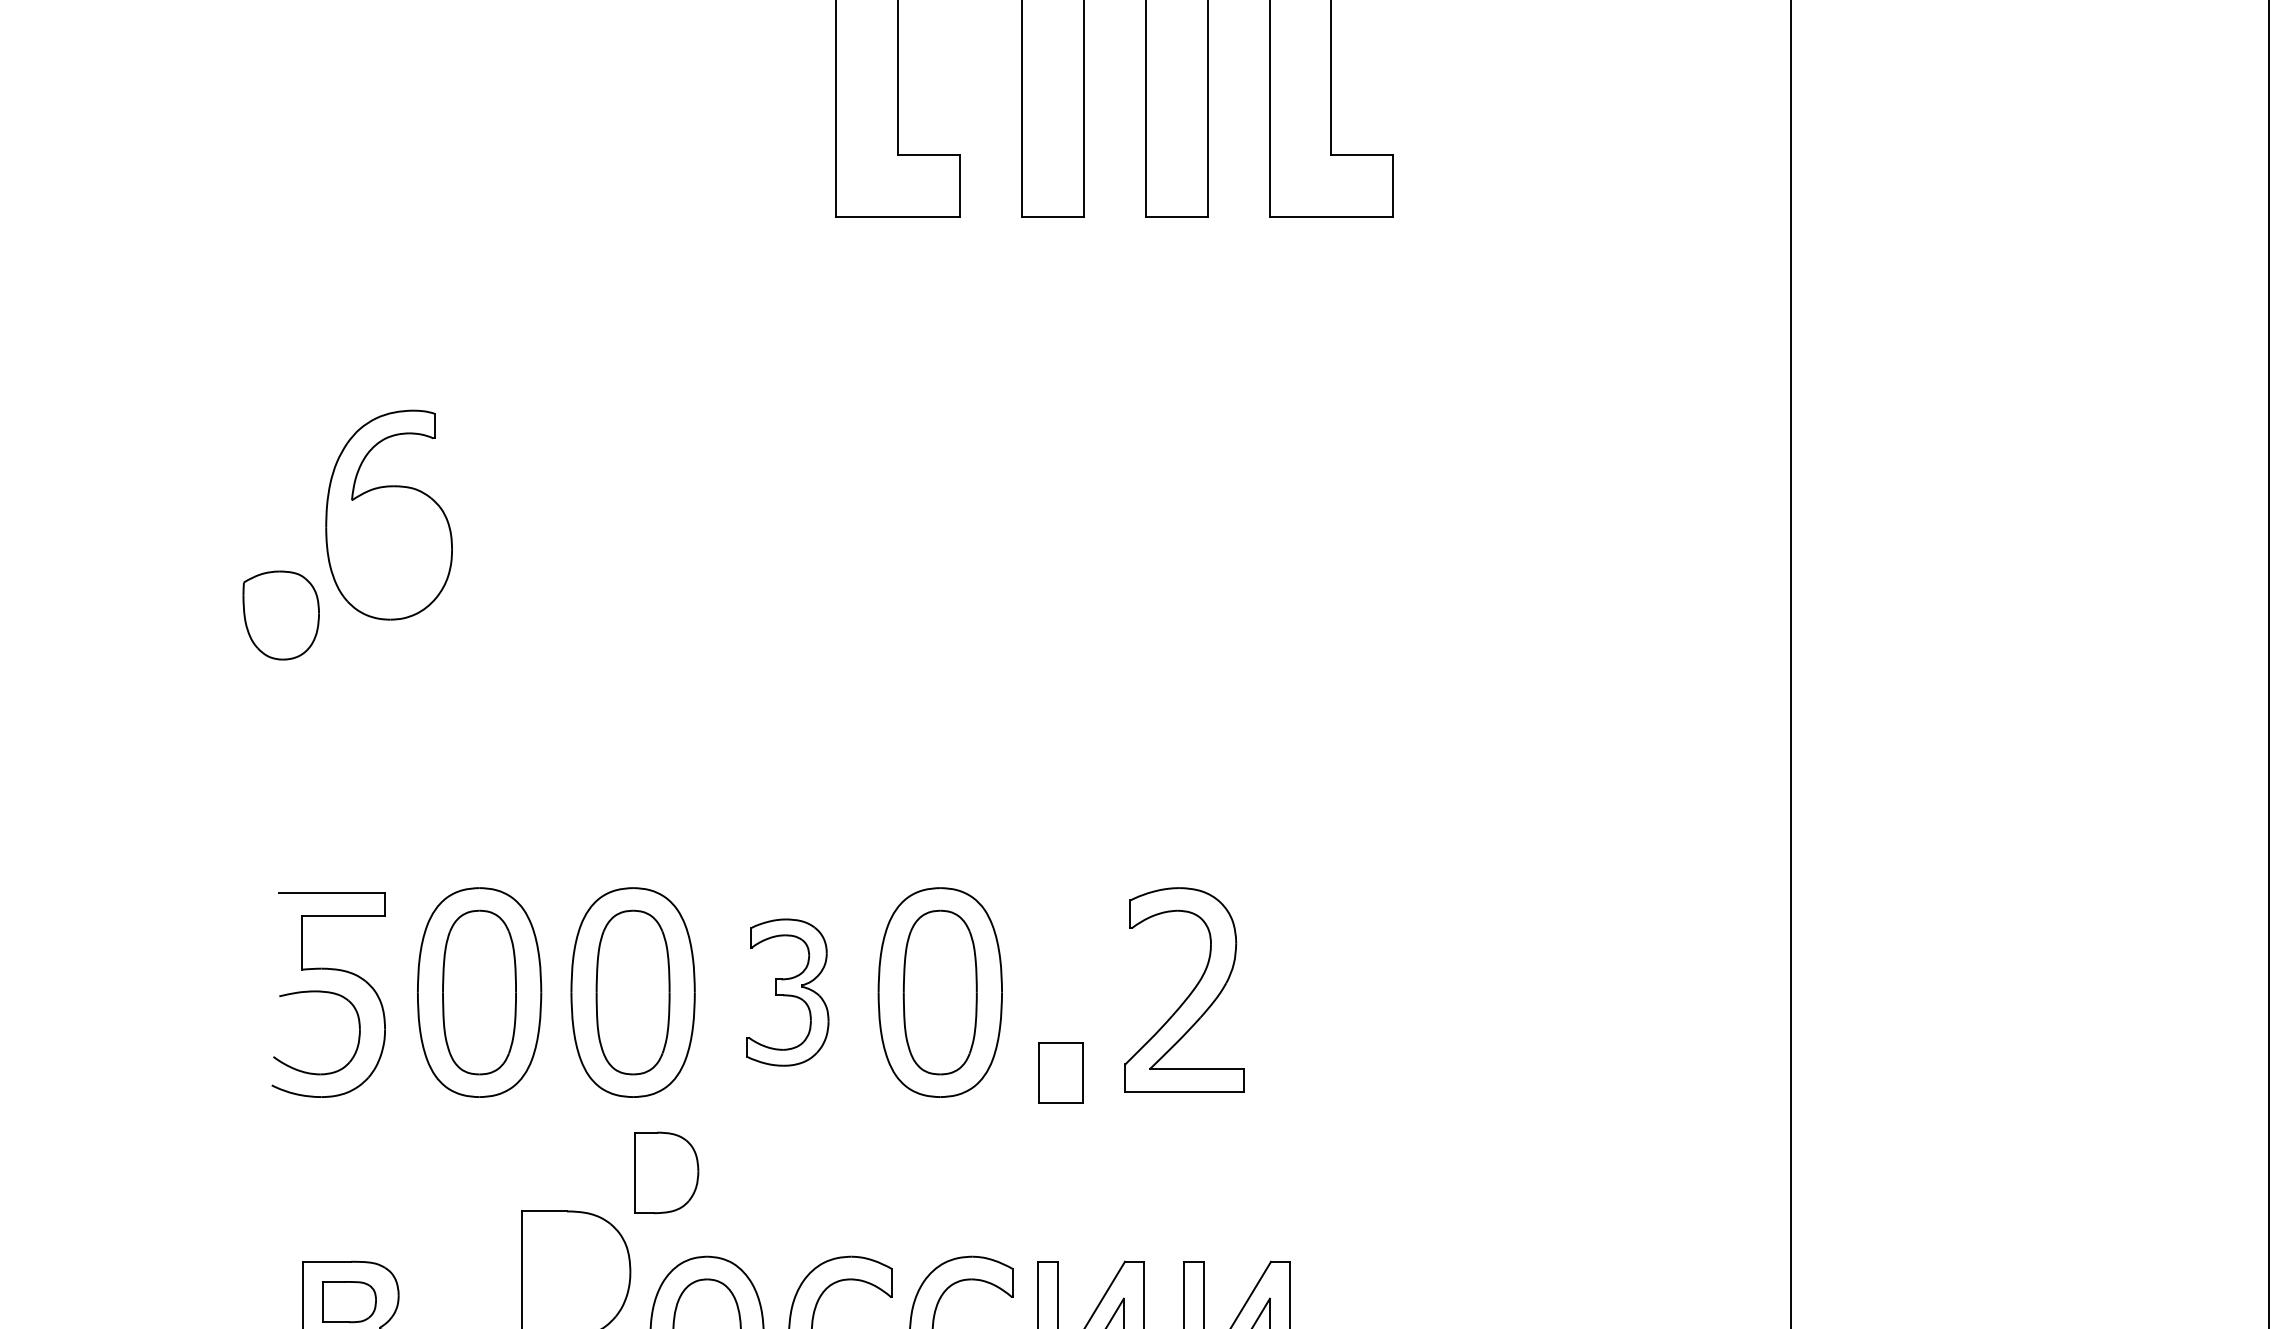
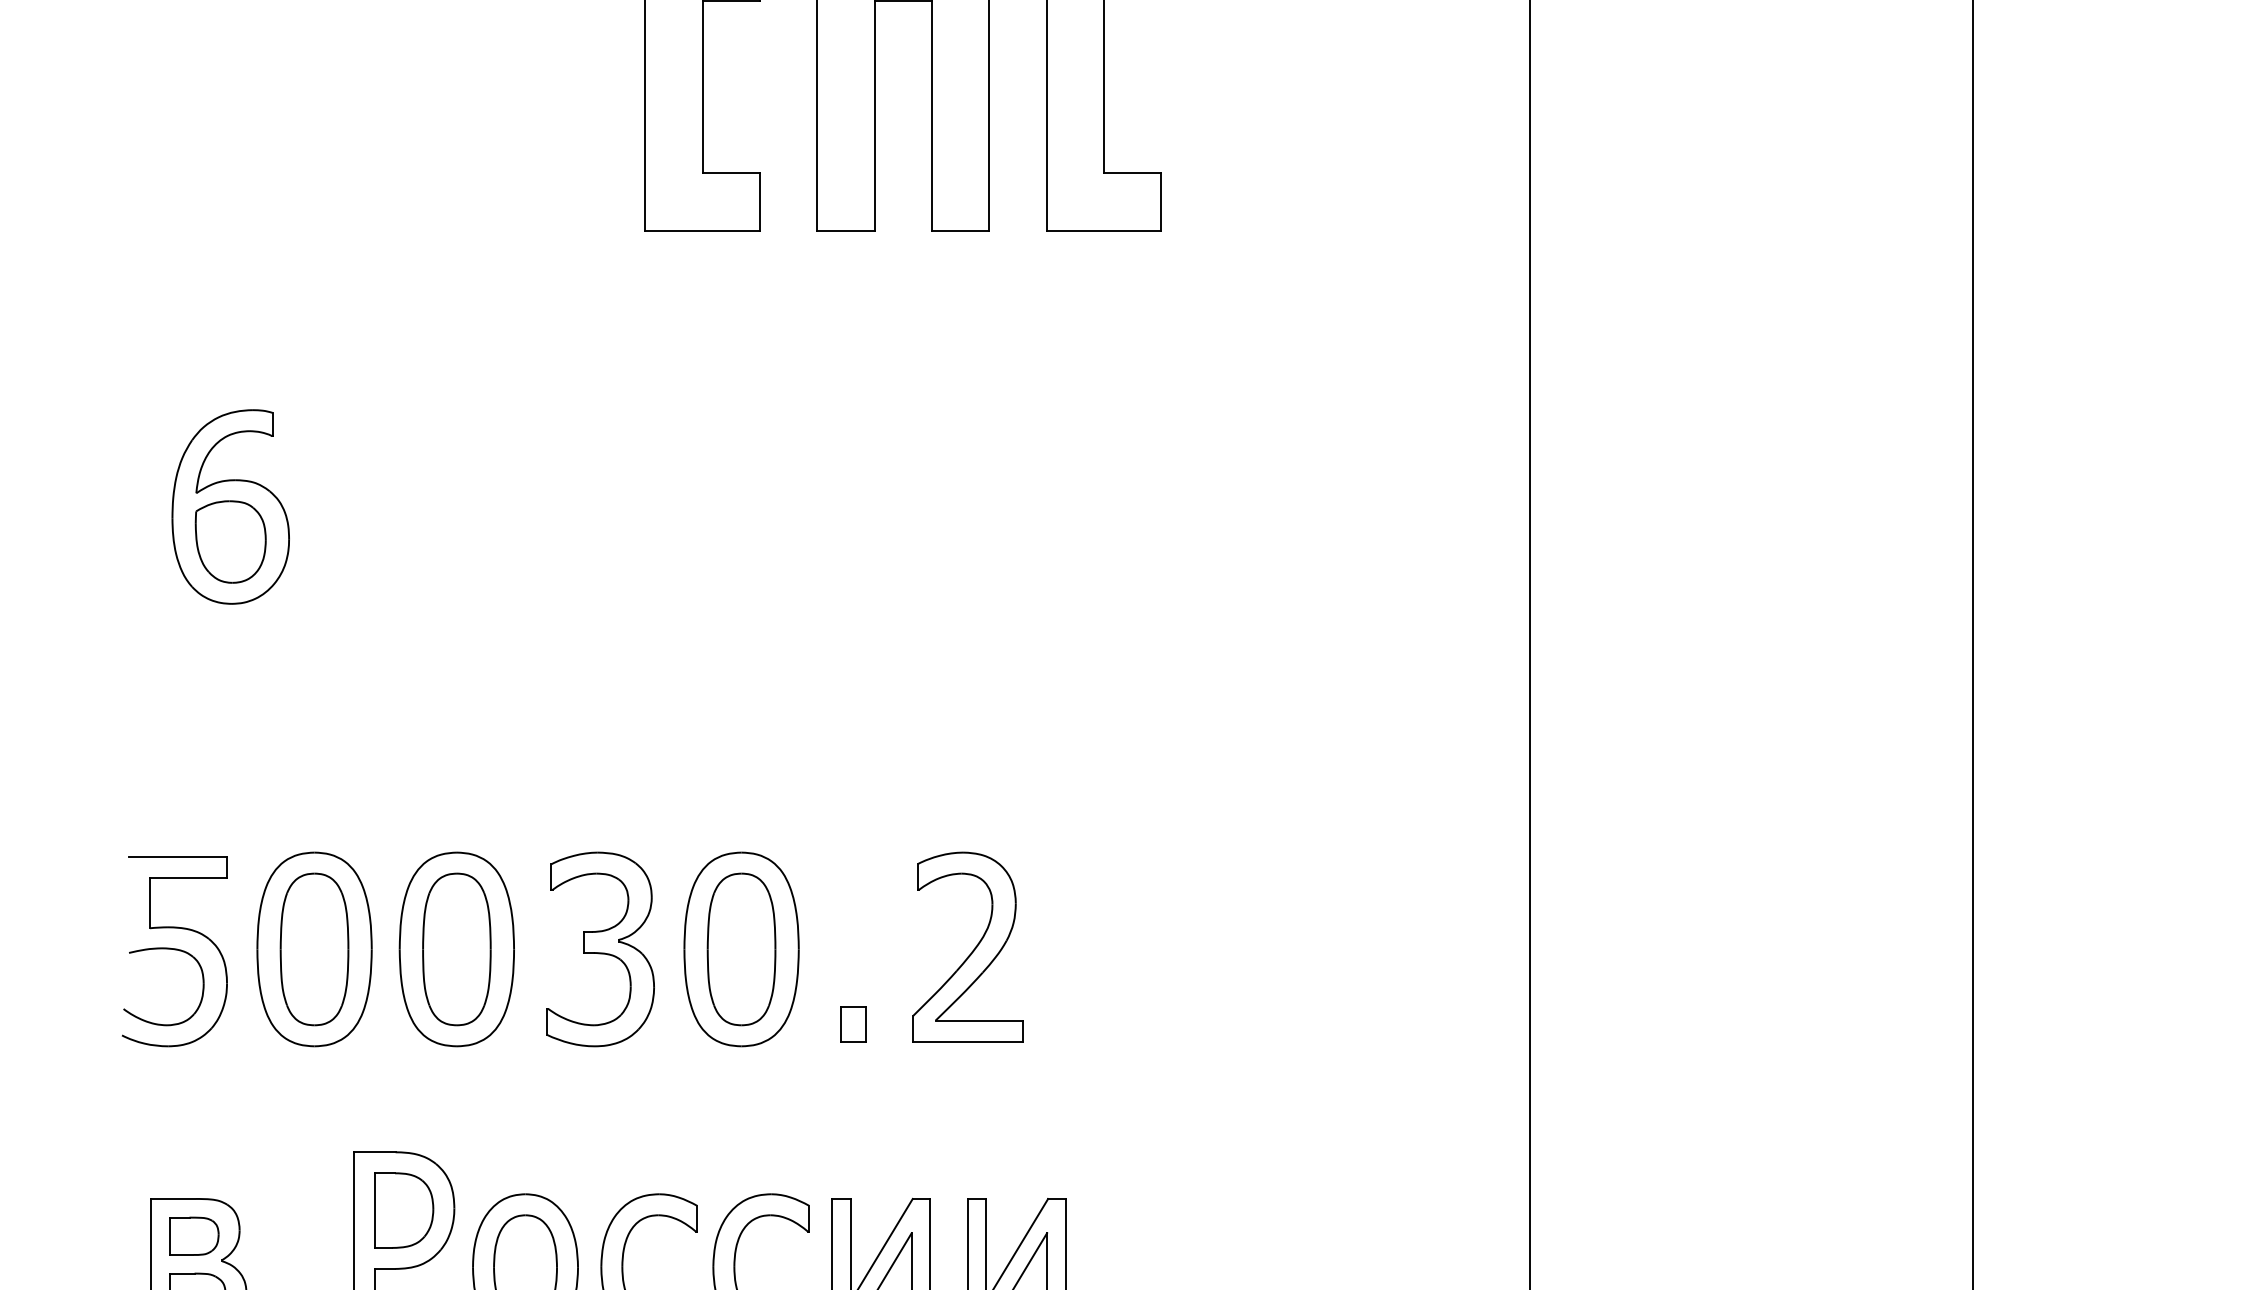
part: (280, 614) -> (230, 541), moved
part: (788, 992) -> (600, 949), size x1.43
part: (1061, 1073) -> (853, 1024), size x0.62
part: (667, 1172) -> (404, 1210), moved

